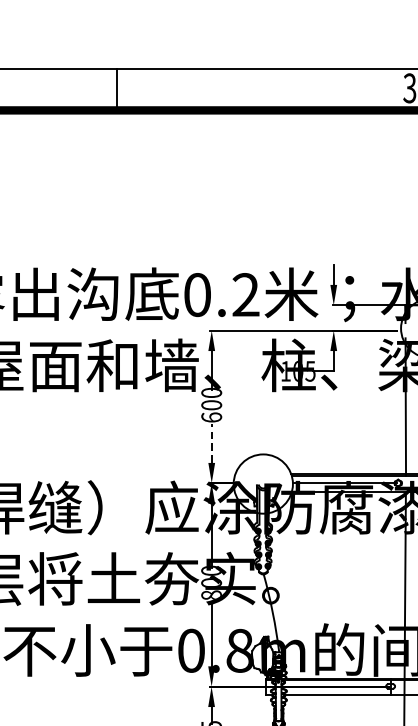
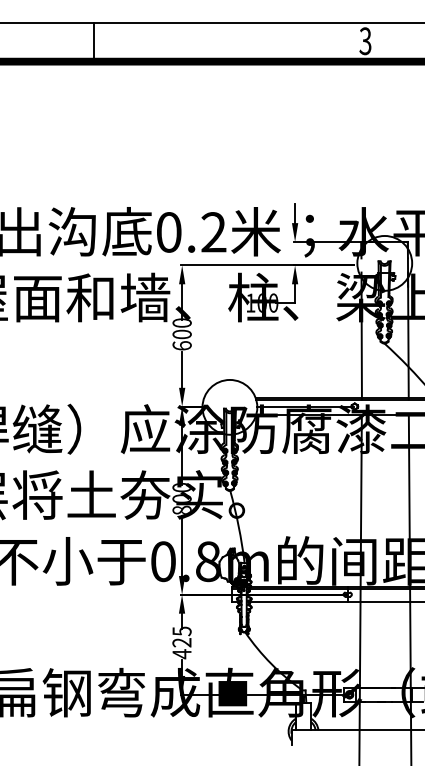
text: (310, 370) -> (273, 302), 105 -> 100
line: (212, 443) -> (182, 369), dashed -> solid

